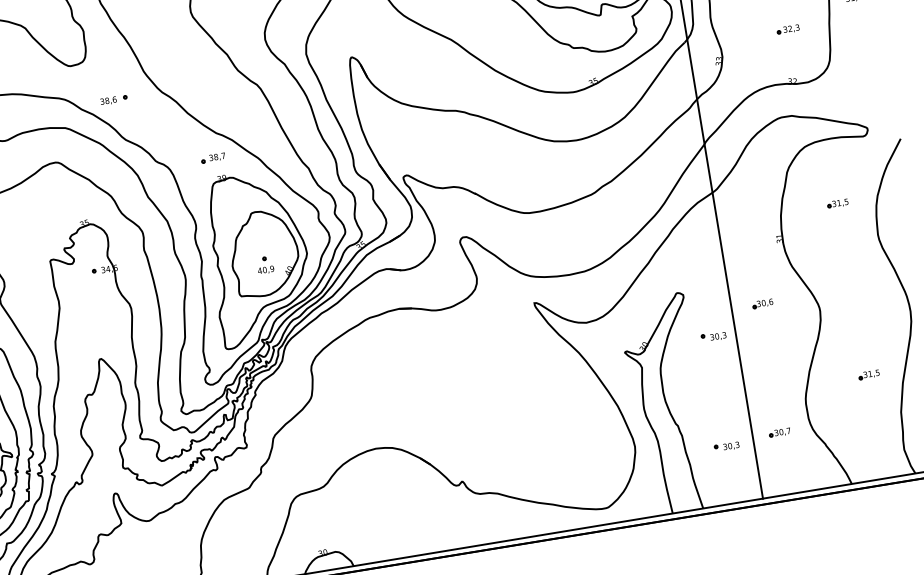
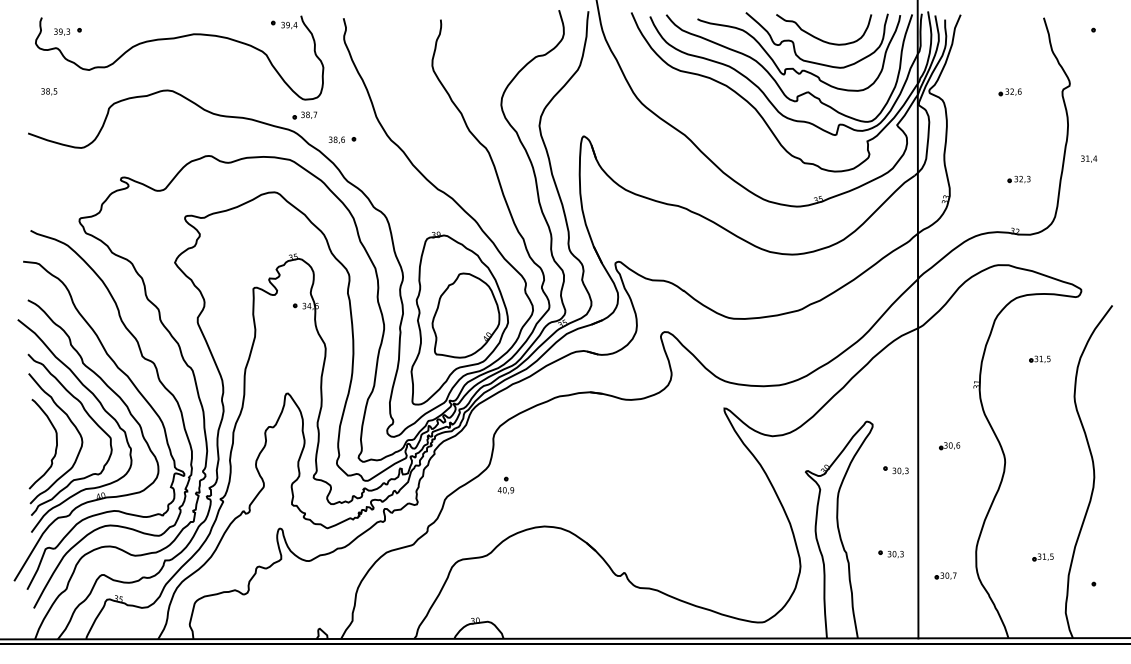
part: (212, 158) -> (304, 115), moved
part: (264, 265) -> (505, 485), moved
part: (868, 375) -> (1042, 557), moved
part: (726, 446) -> (890, 553), moved

